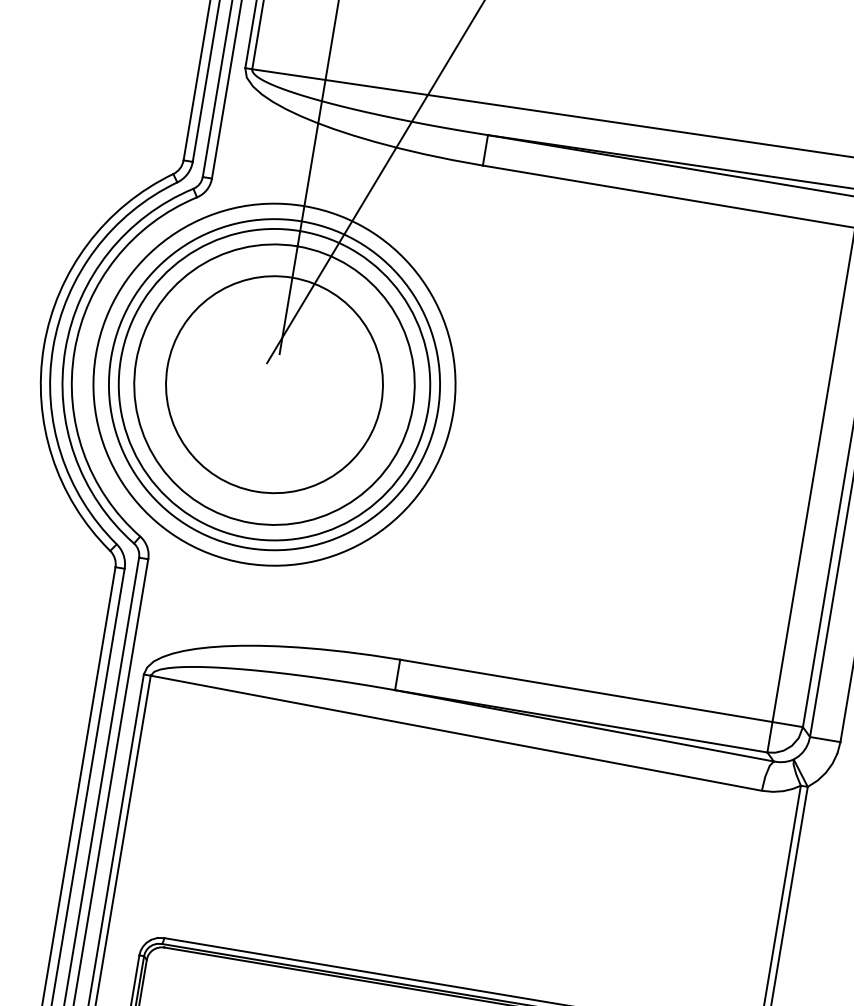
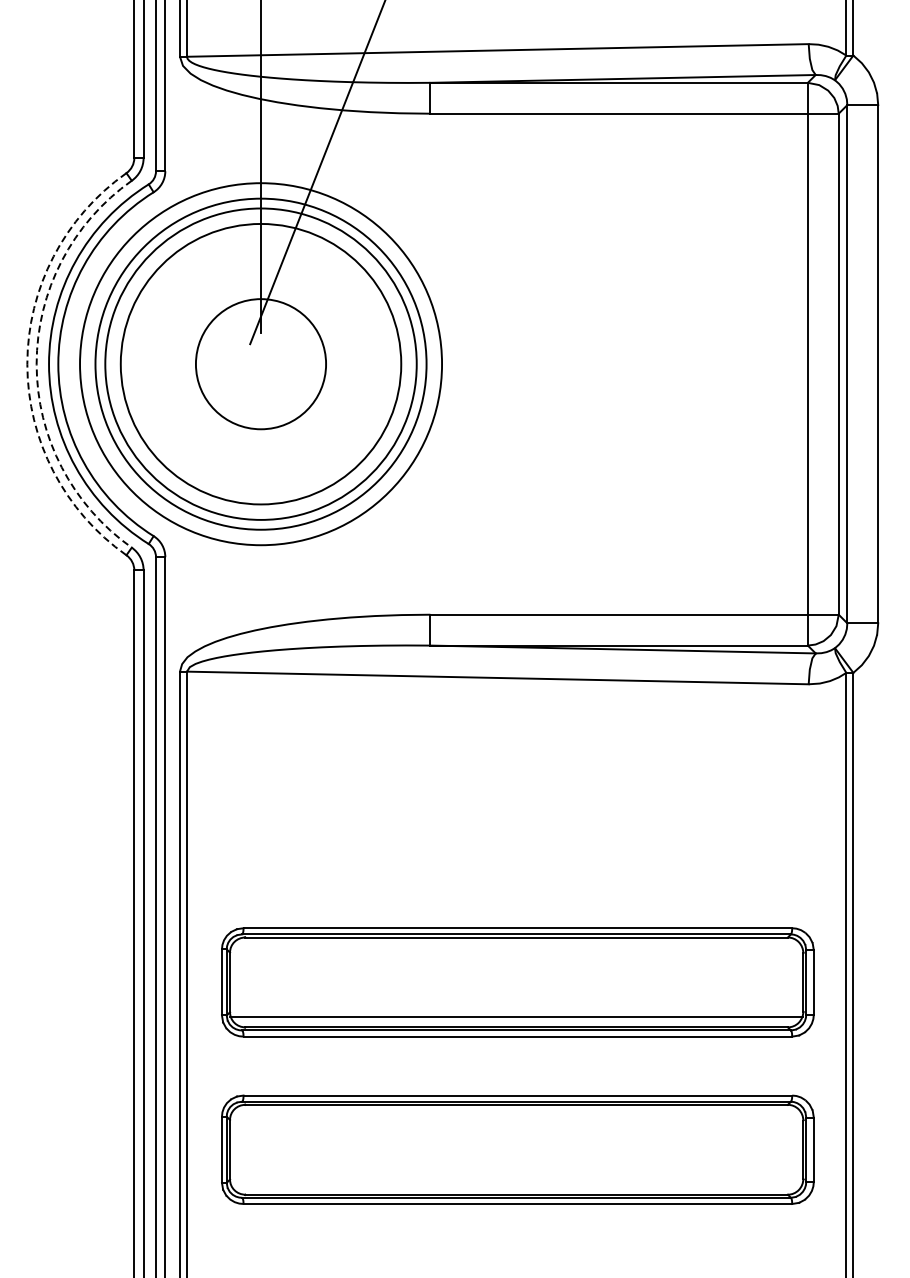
arc: (44, 346) -> (27, 364), solid -> dashed
arc: (53, 347) -> (36, 364), solid -> dashed
circle: (274, 383) -> (260, 363), size x0.6

